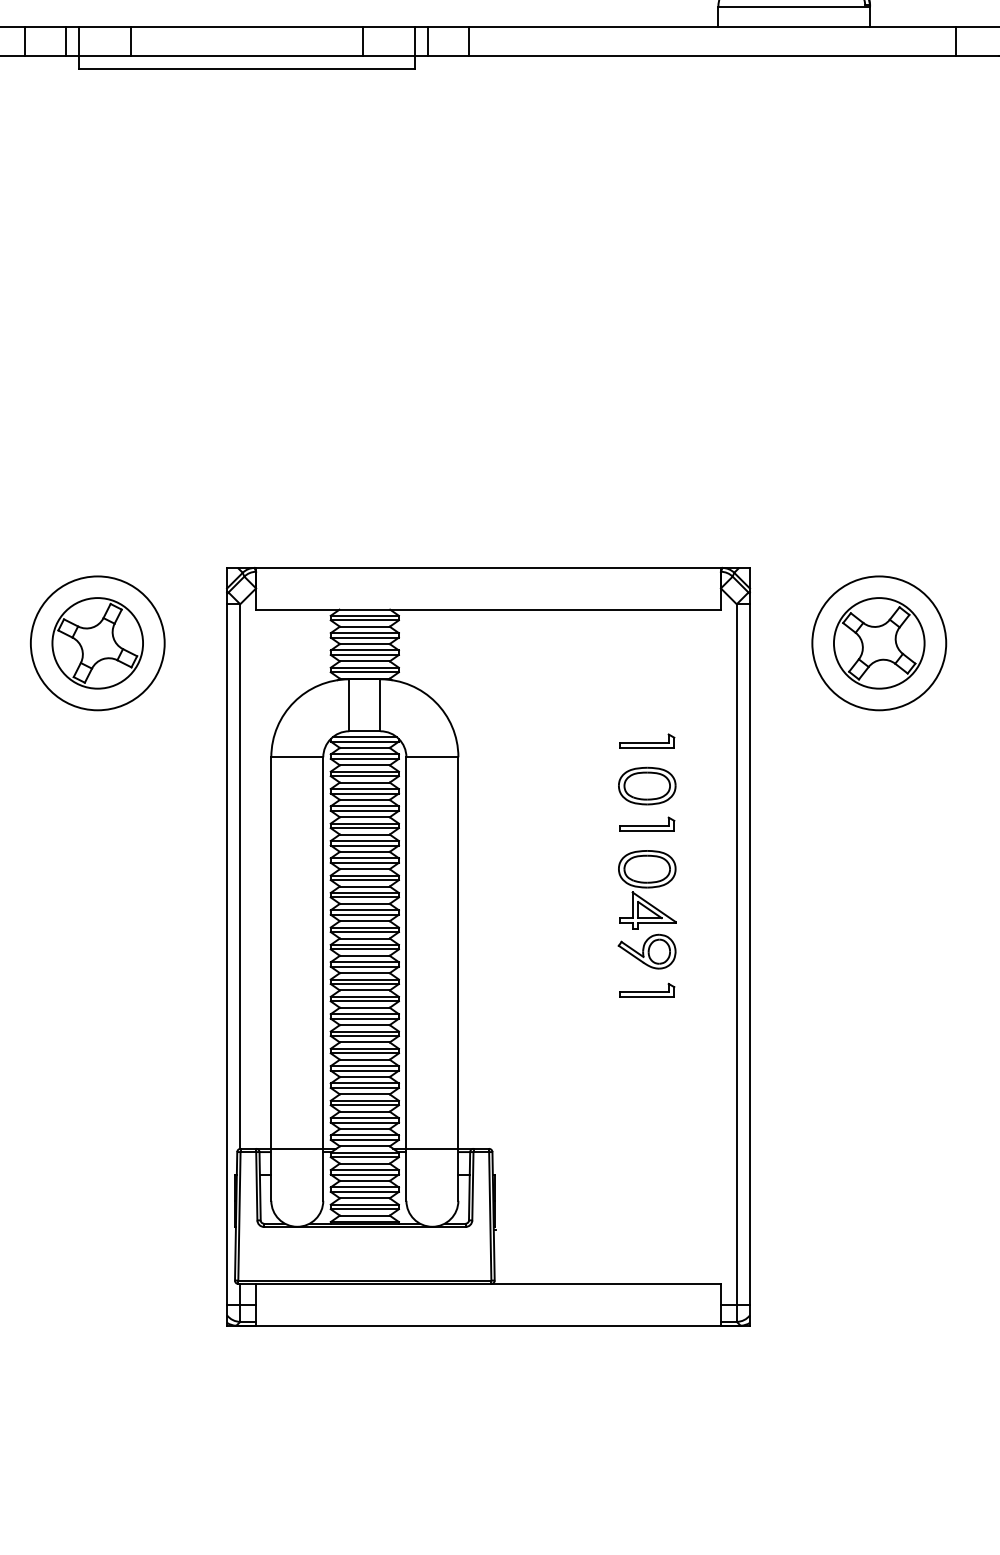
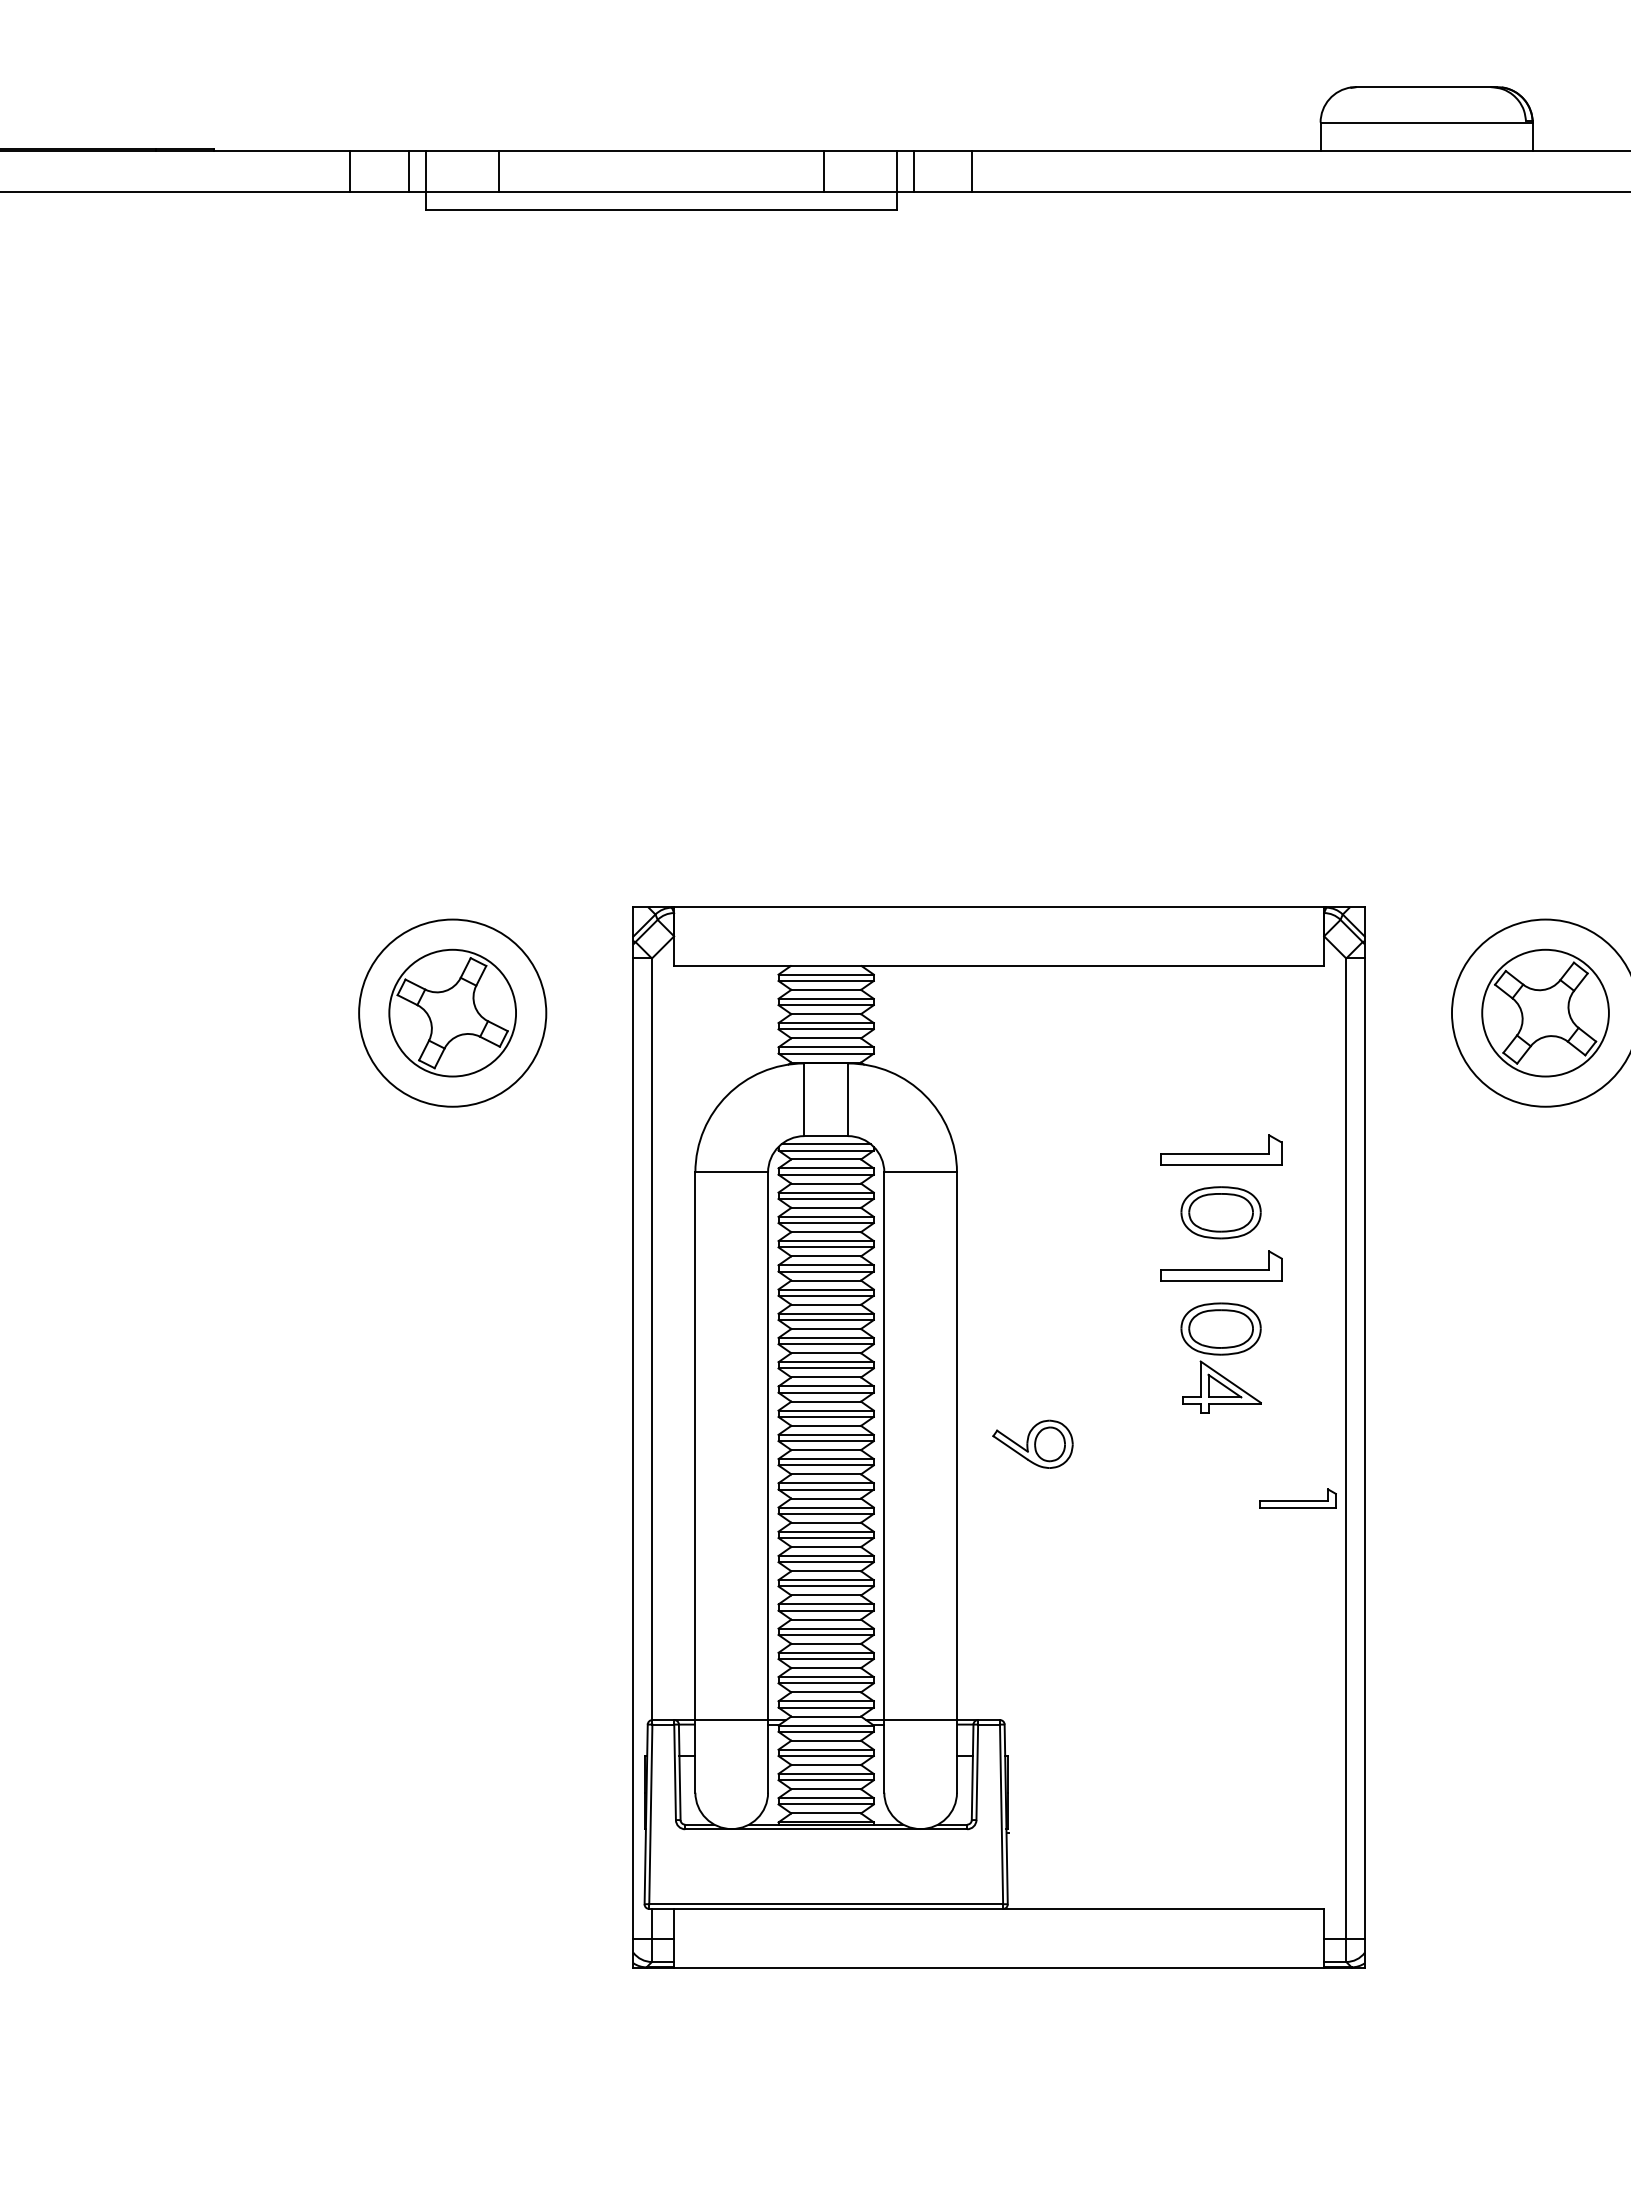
part: (646, 740) -> (1220, 1149), size x1.6
part: (646, 823) -> (1220, 1265), size x1.6
part: (646, 951) -> (1032, 1443), moved
part: (646, 990) -> (1297, 1498), moved

